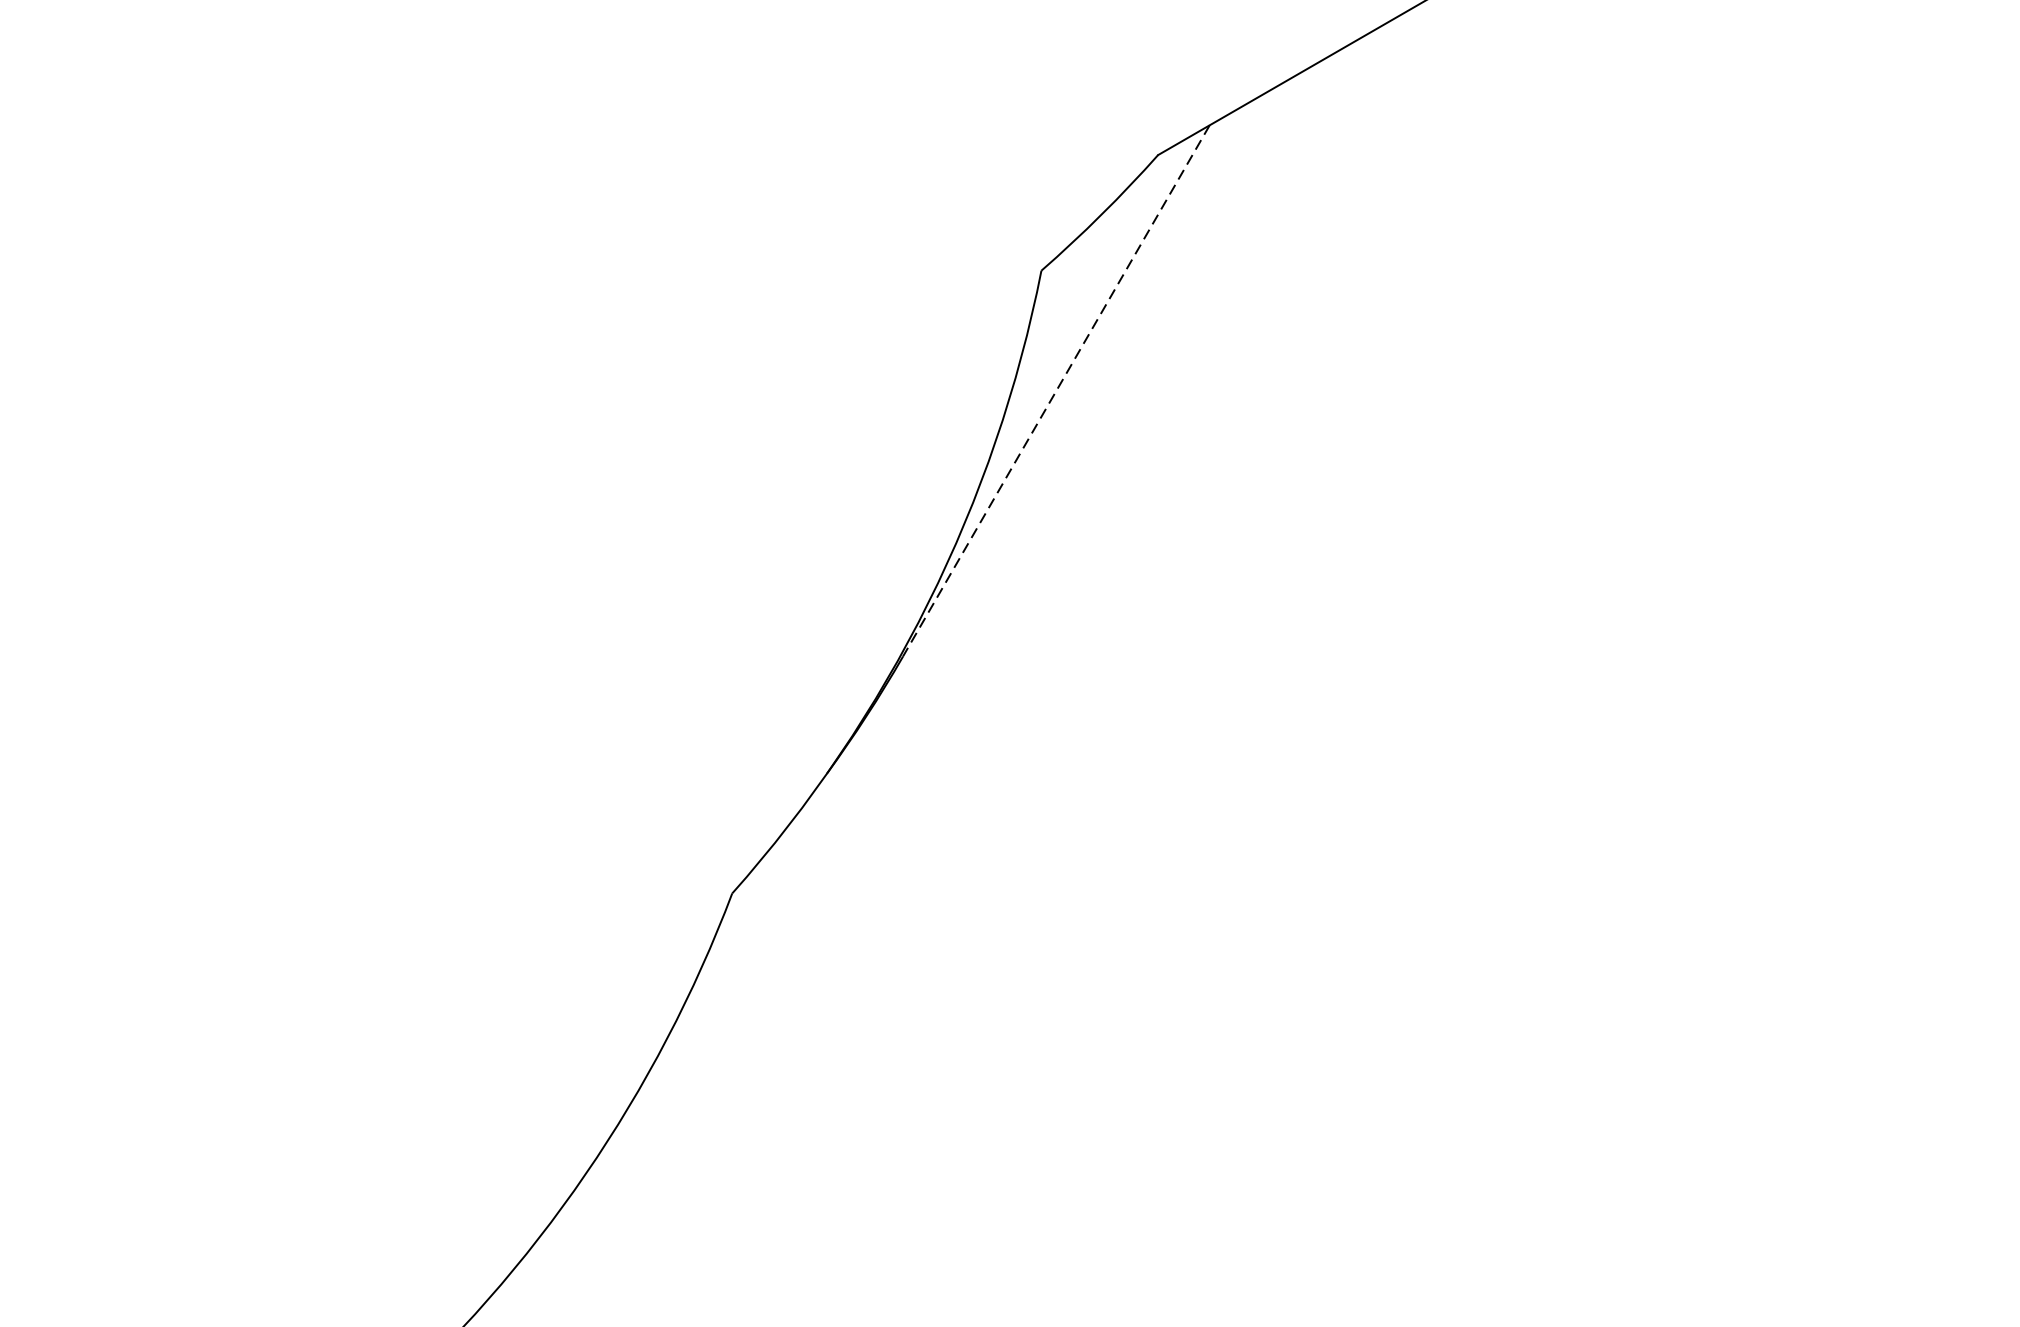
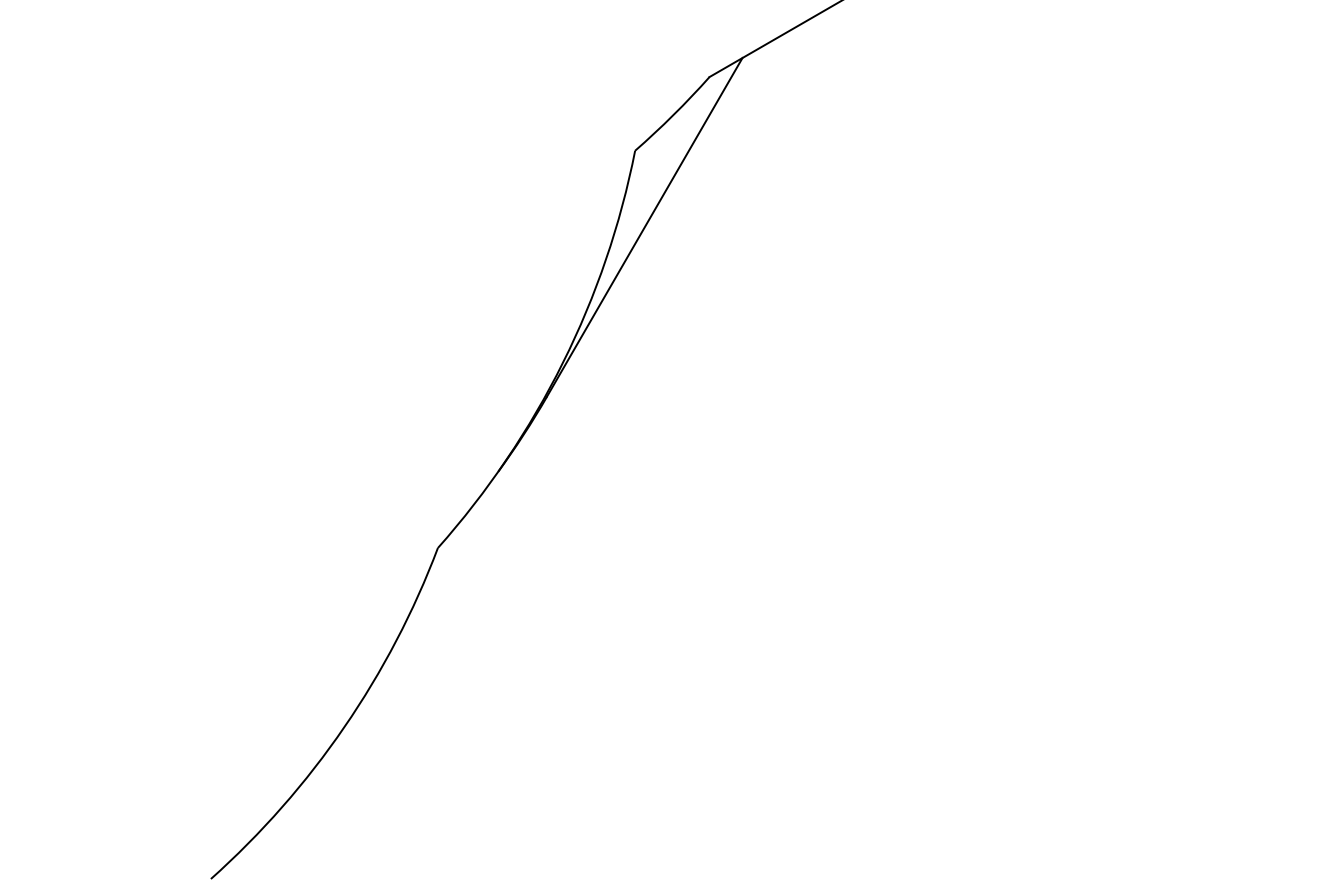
line: (1056, 390) -> (644, 227), dashed -> solid

